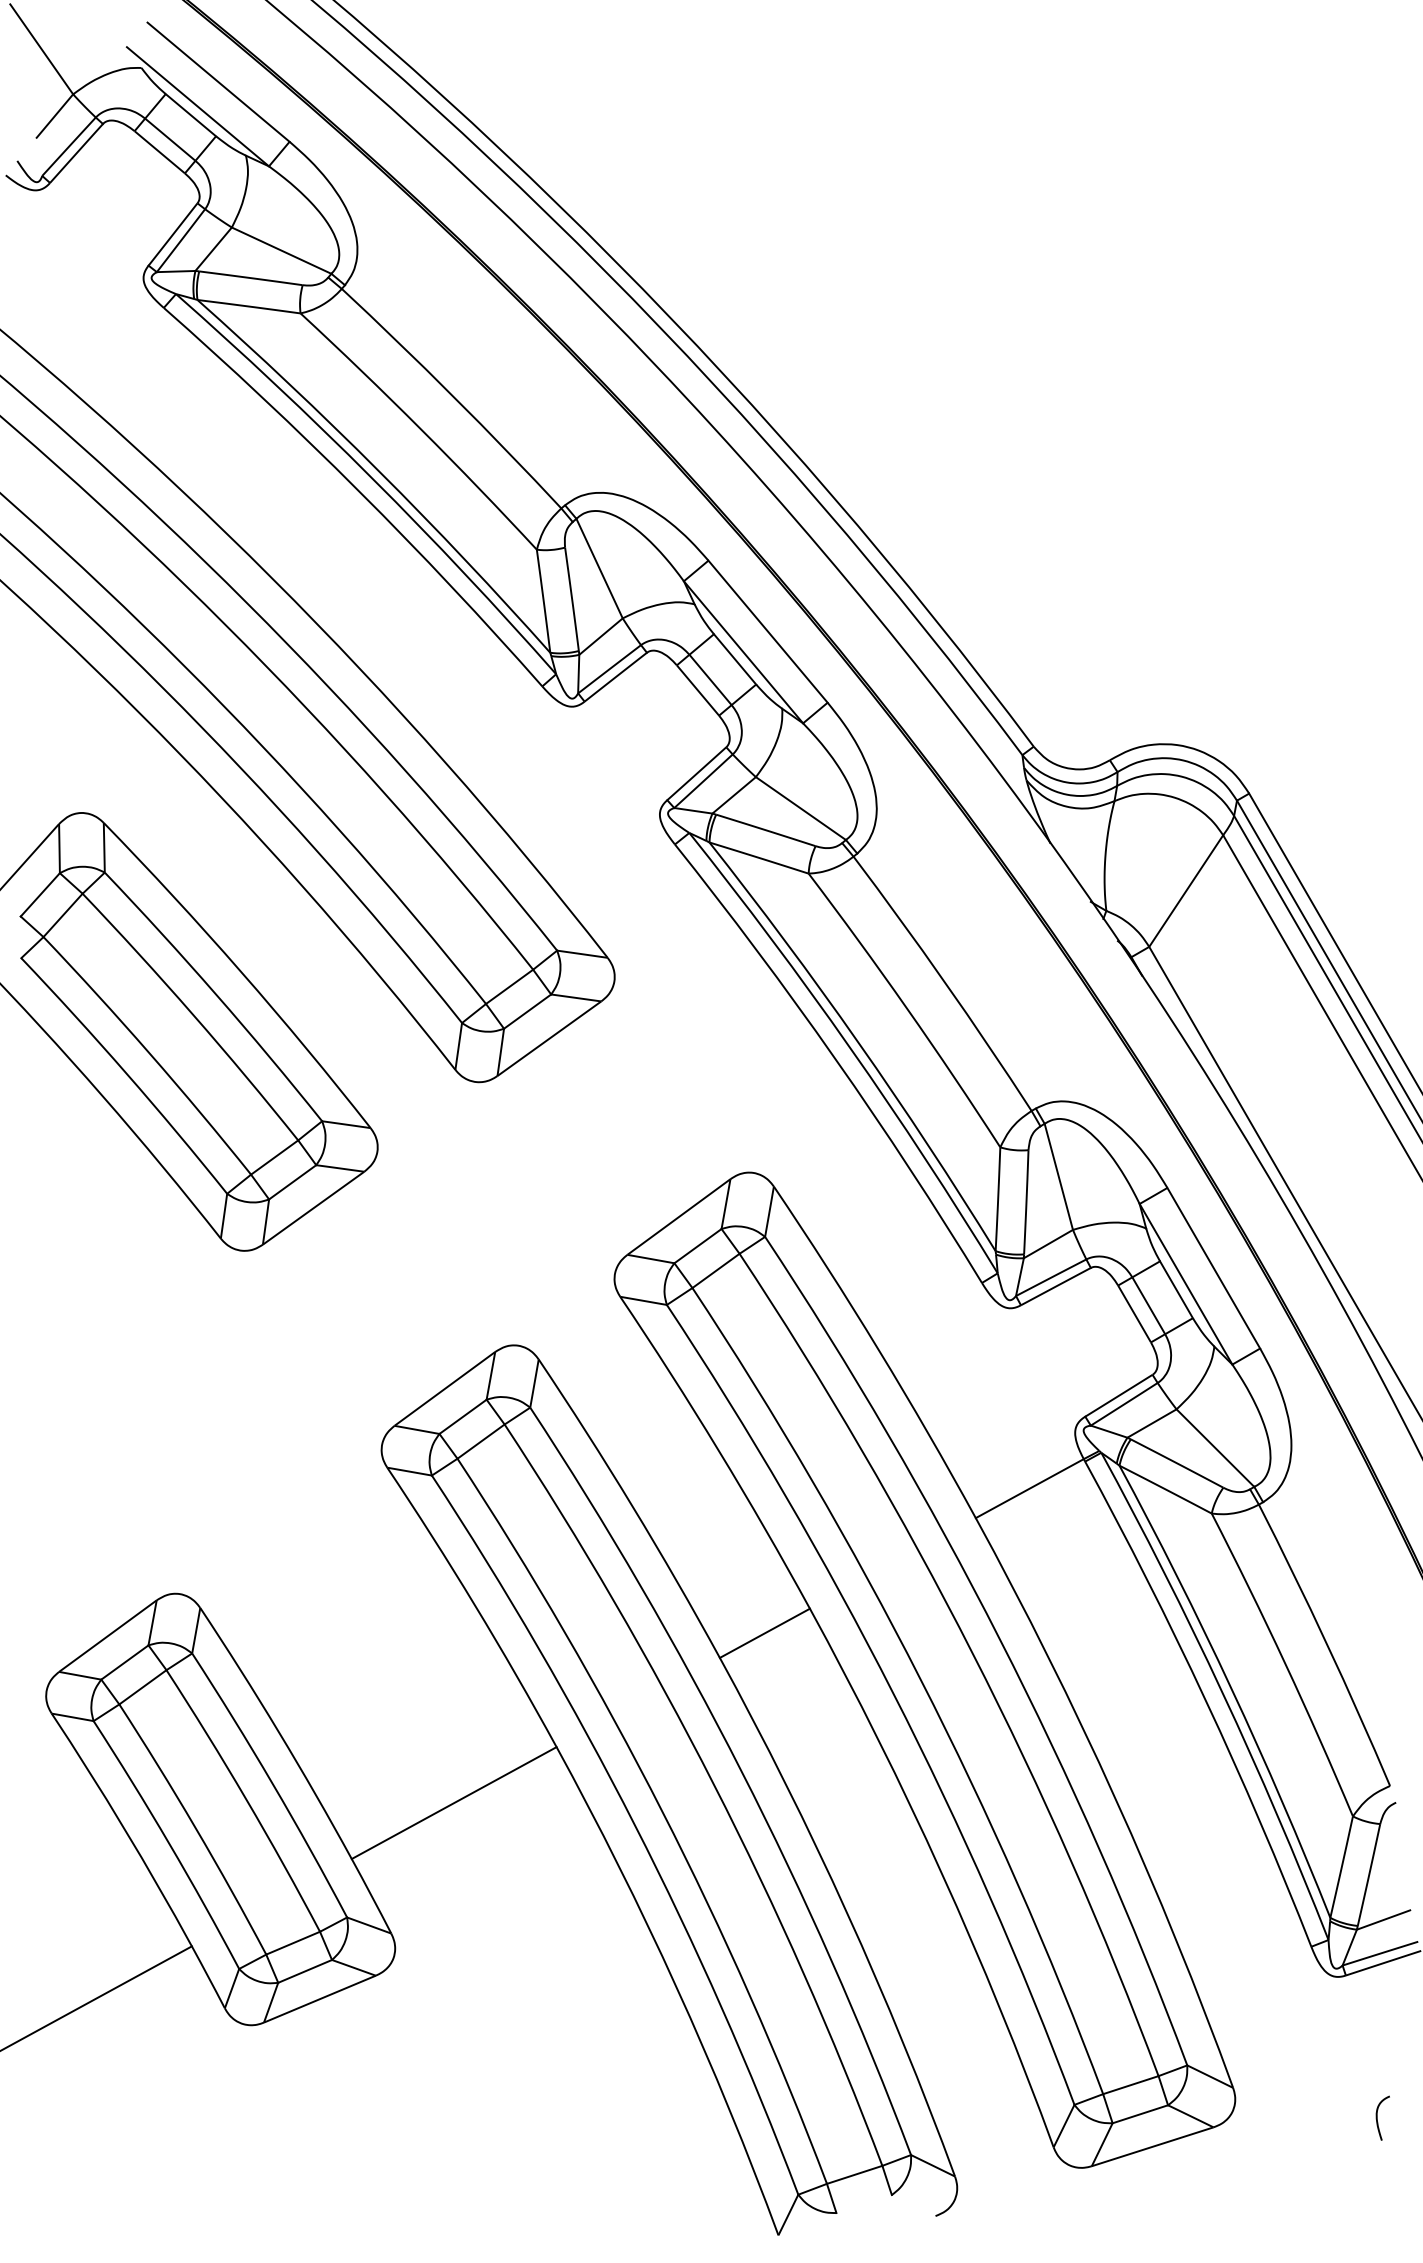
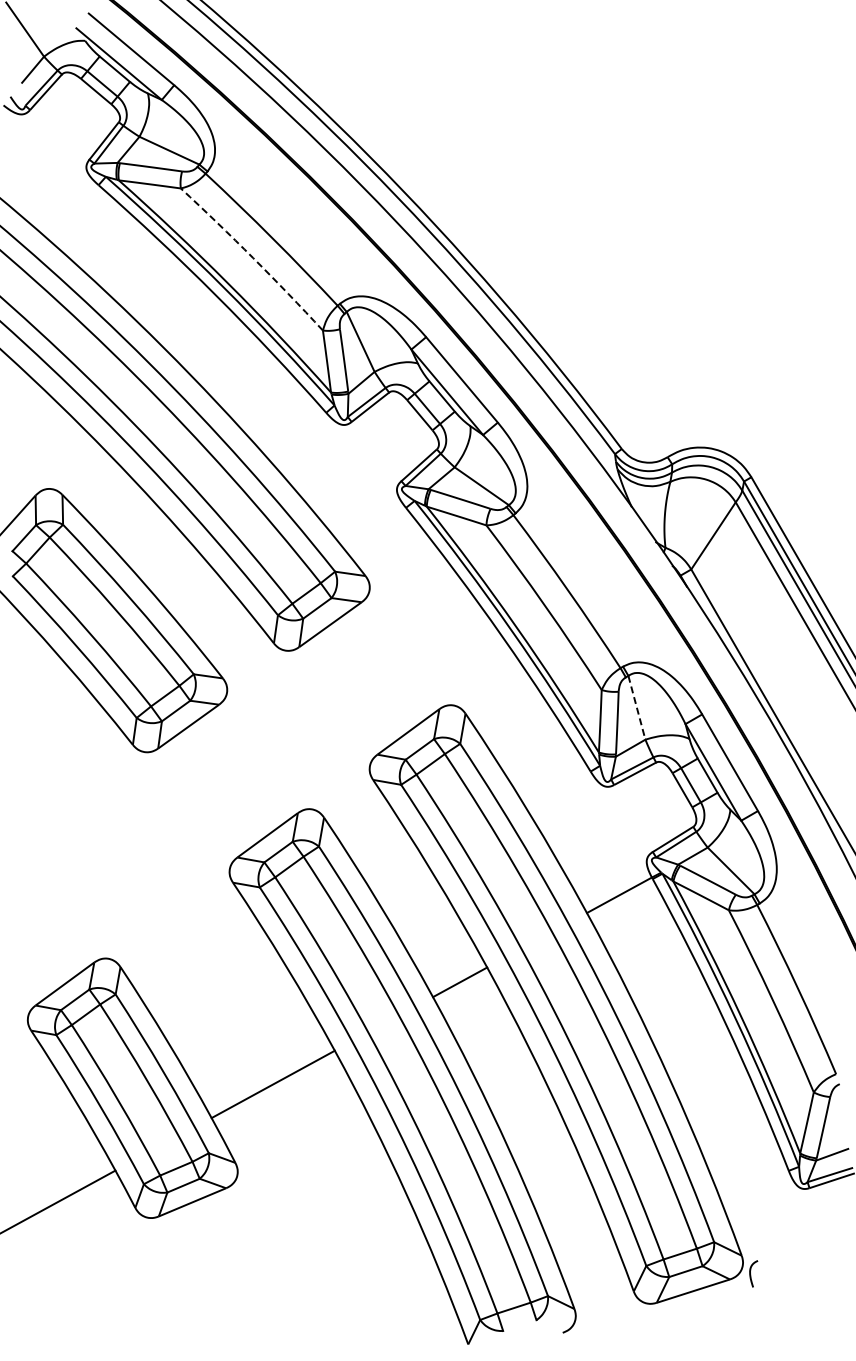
arc: (421, 429) -> (253, 258), solid -> dashed
line: (1059, 1178) -> (637, 708), solid -> dashed
curve: (1379, 2119) -> (751, 1274), moved

